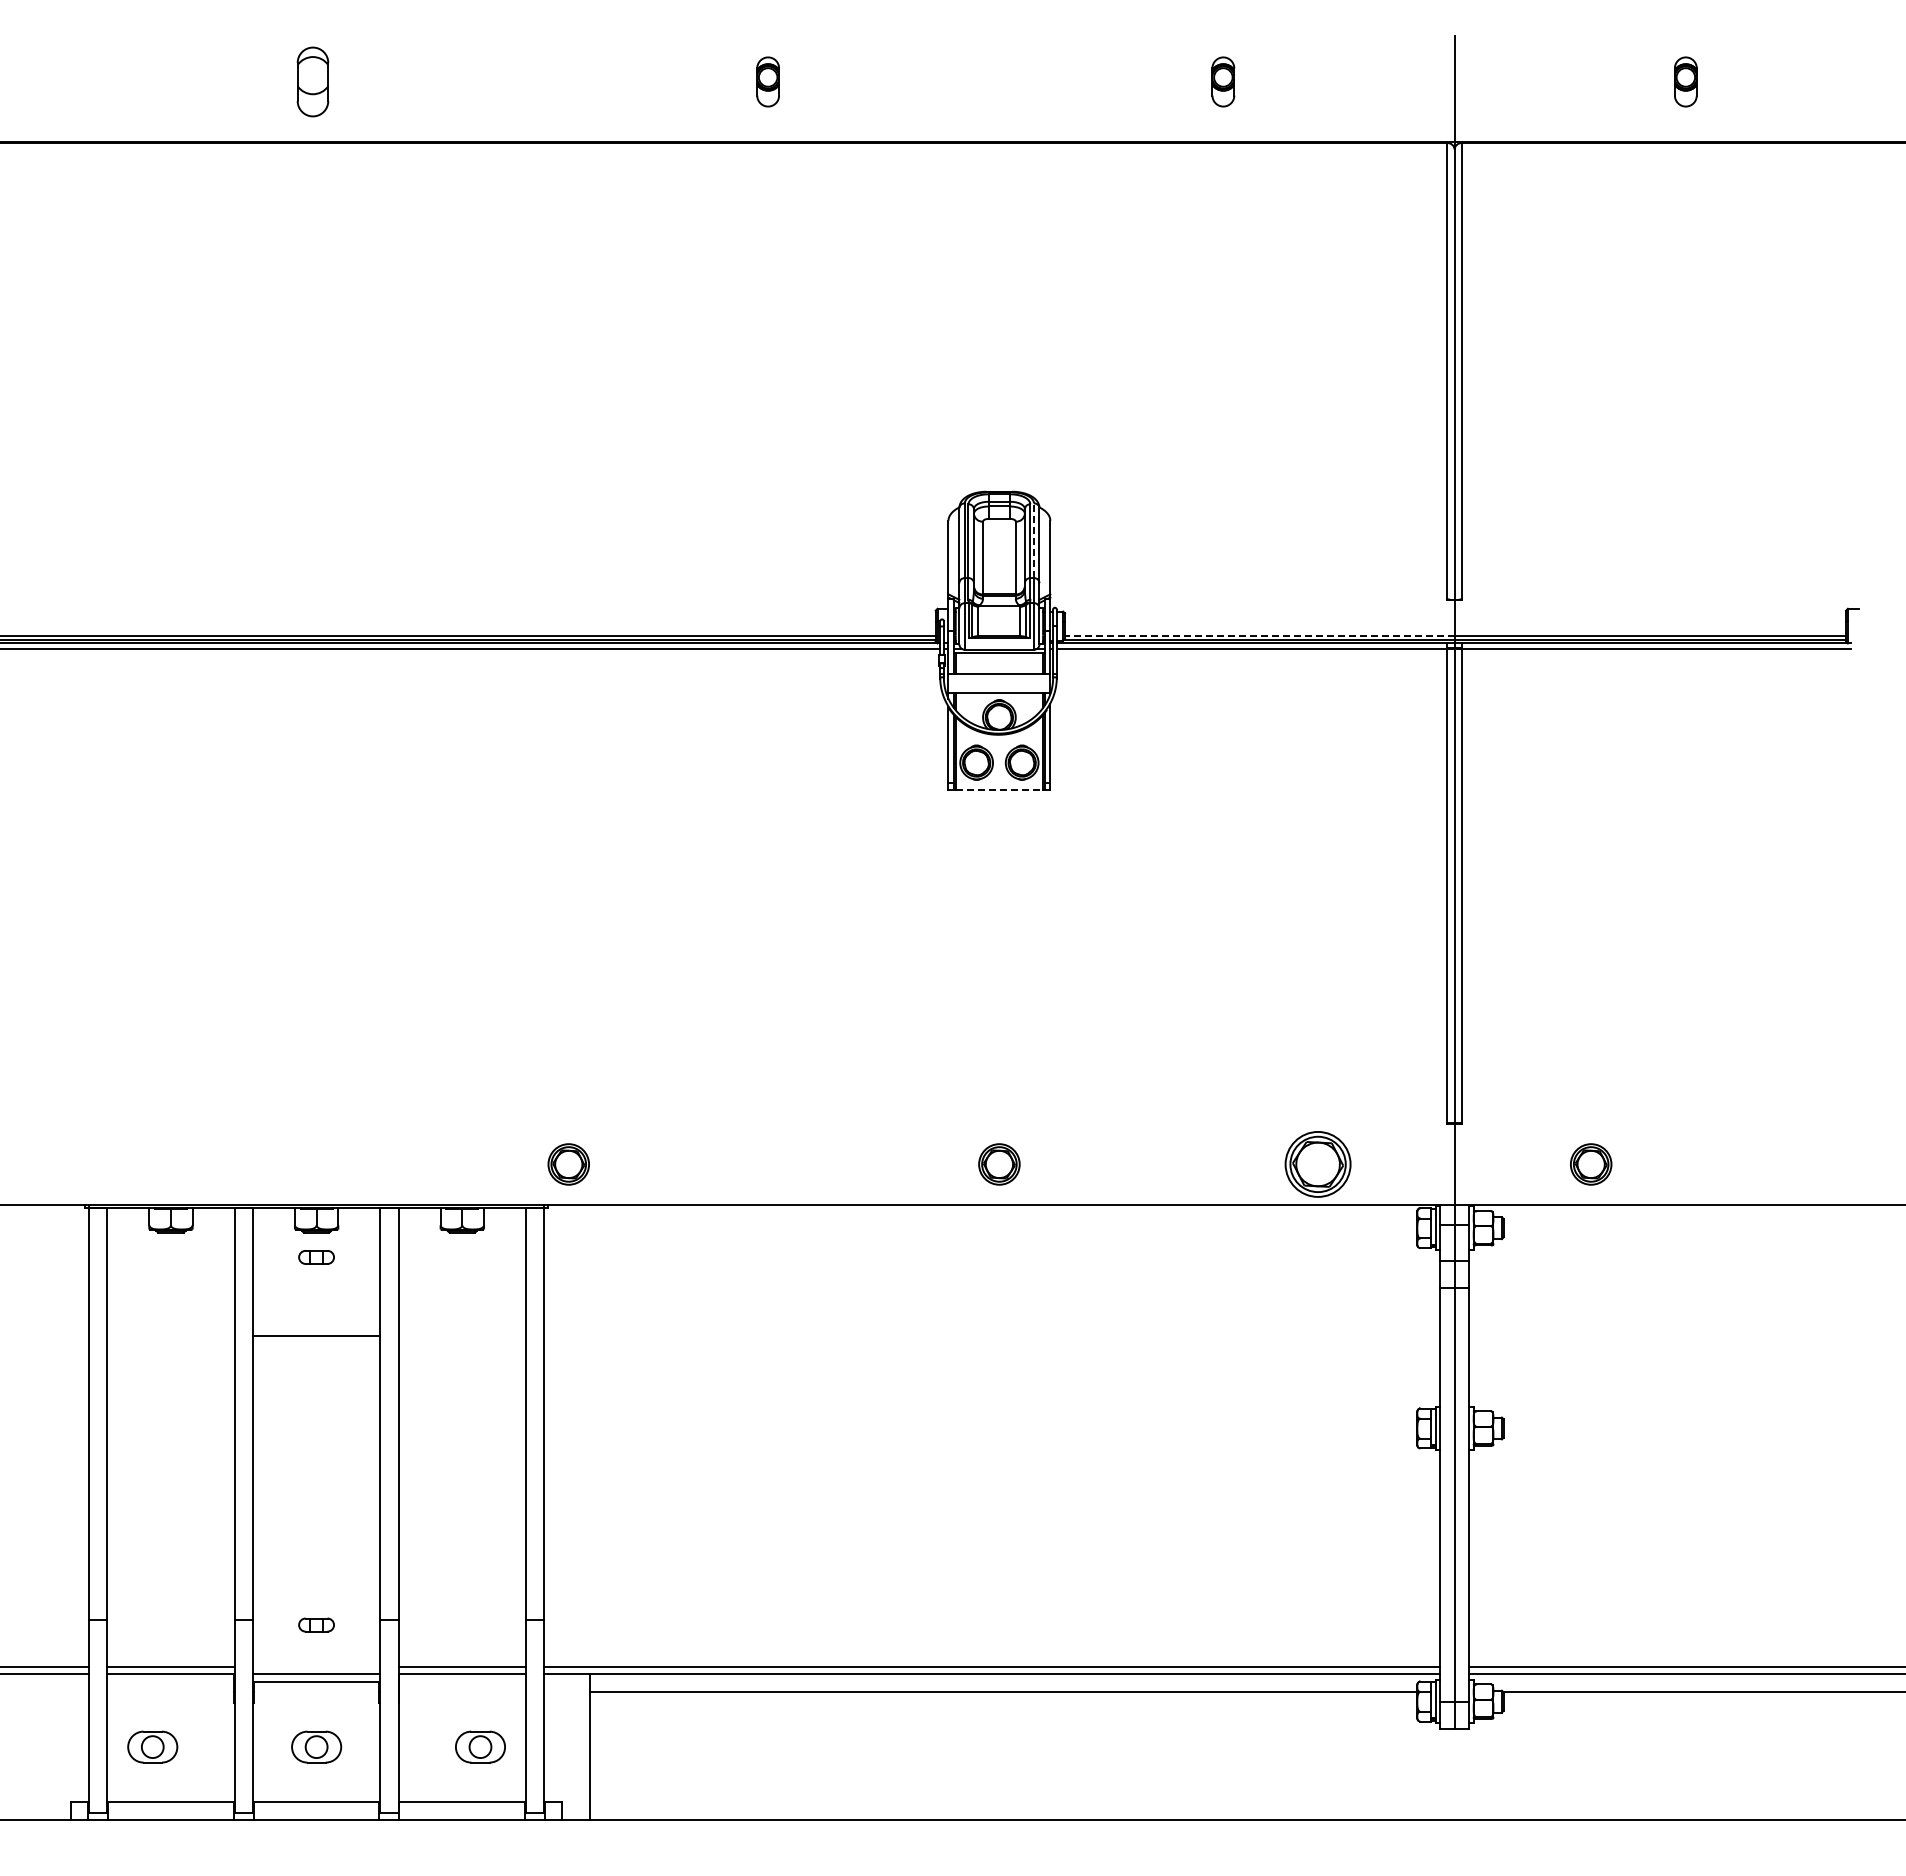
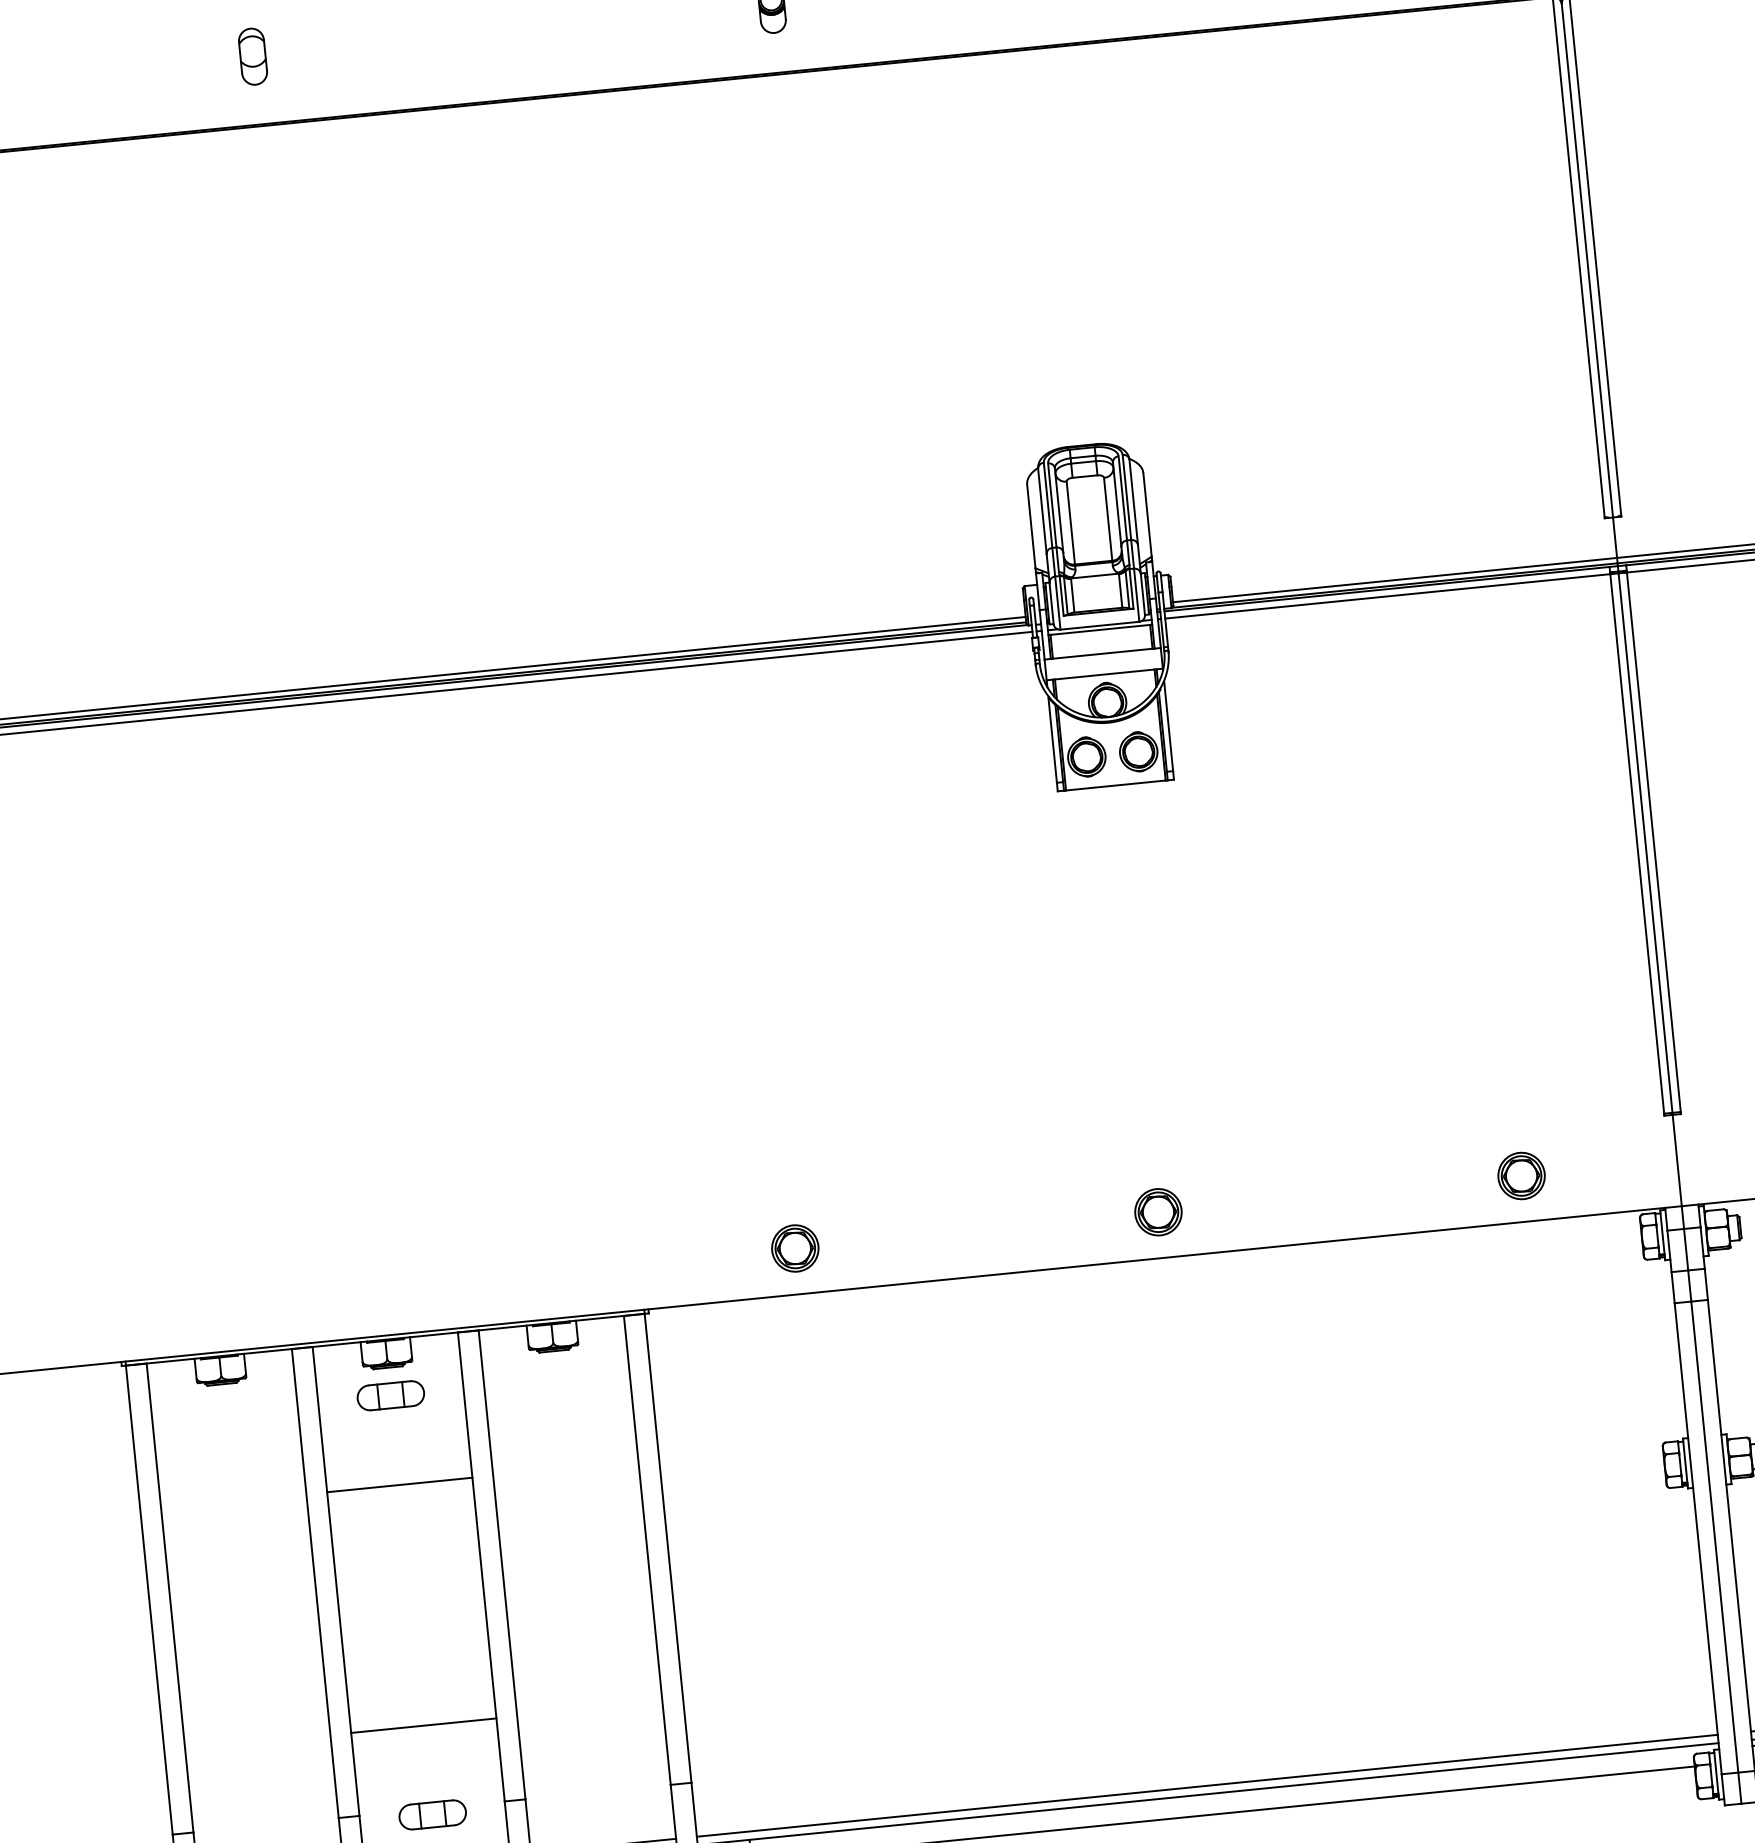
part: (312, 81) -> (252, 56), size x0.71
line: (1034, 540) -> (1127, 497), dashed -> solid
line: (1259, 635) -> (1394, 579), dashed -> solid
line: (999, 790) -> (1116, 786), dashed -> solid
part: (568, 1164) -> (795, 1248), moved
part: (1317, 1164) -> (1520, 1176), size x0.62
part: (316, 1257) -> (390, 1395), size x1.67
line: (316, 1546) -> (423, 1725), added
part: (316, 1624) -> (432, 1814), size x1.67

